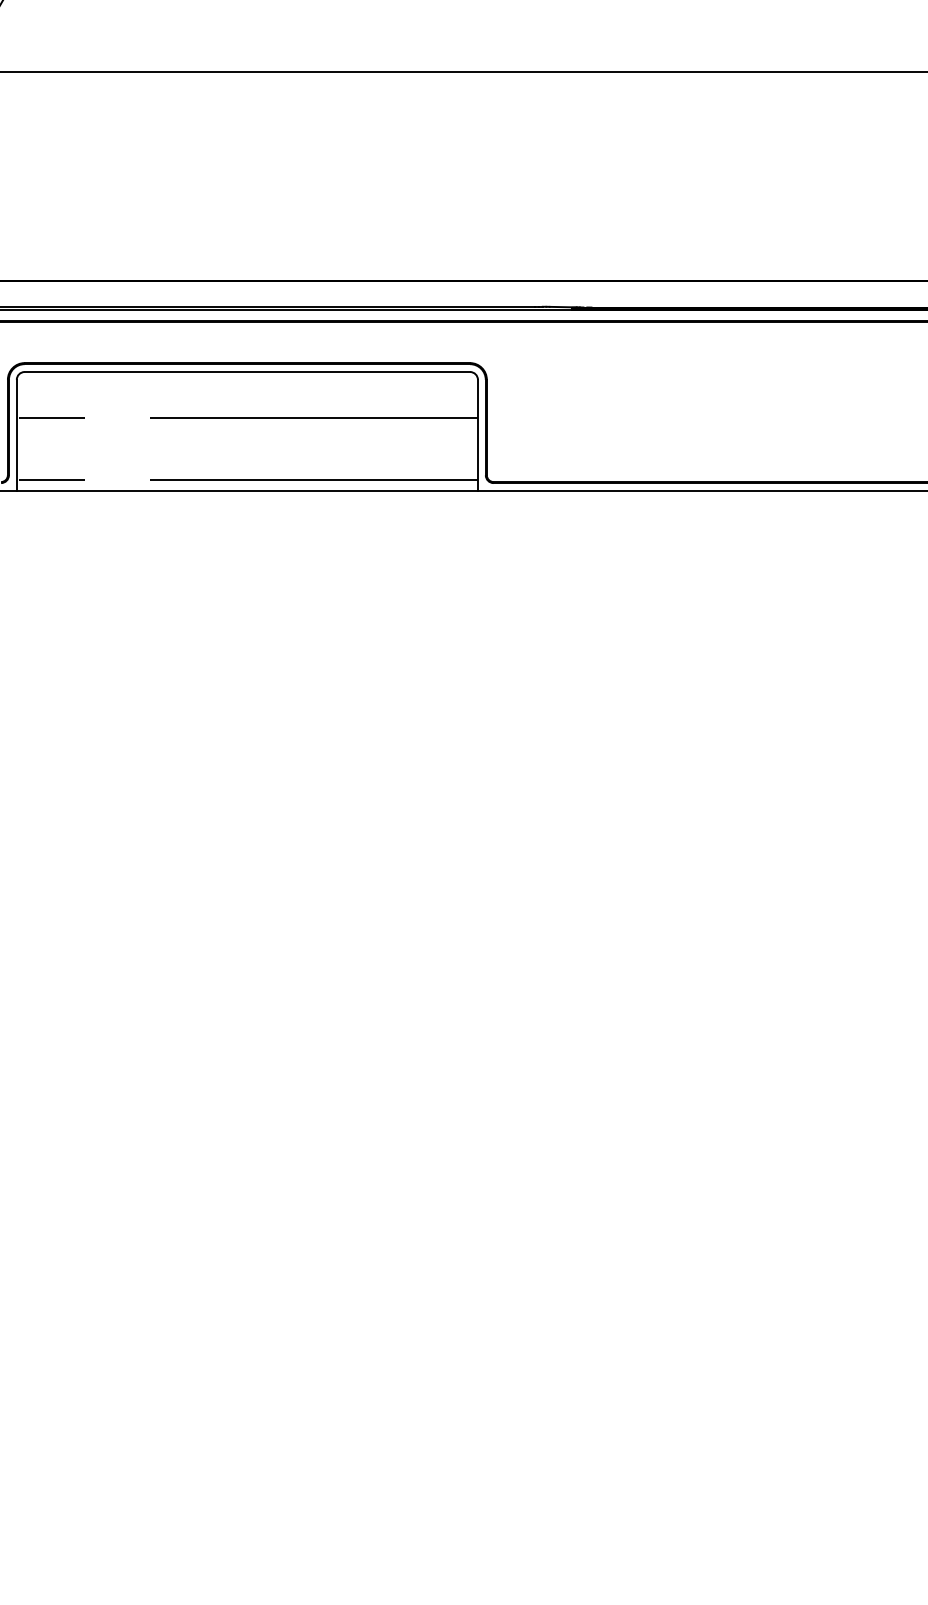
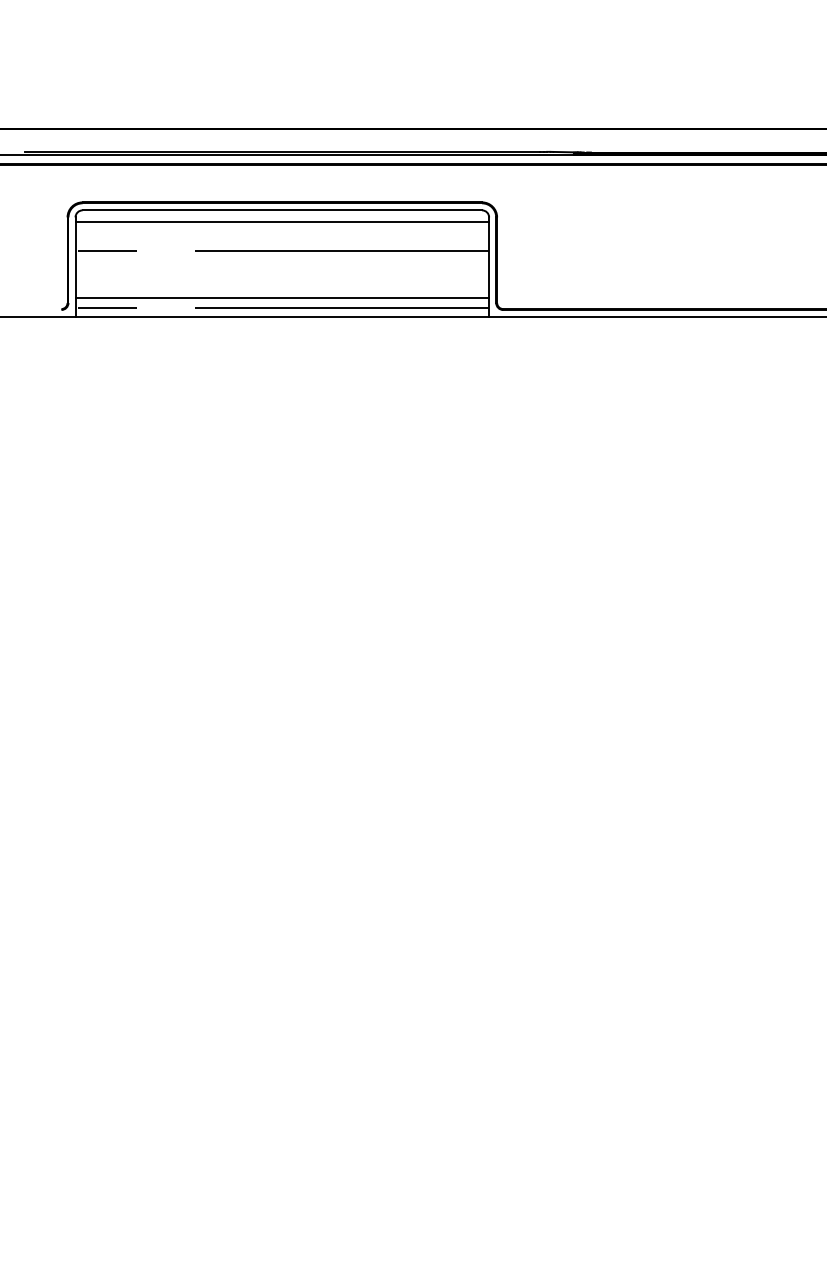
line: (246, 385) -> (281, 222), added
line: (246, 470) -> (281, 298), added

